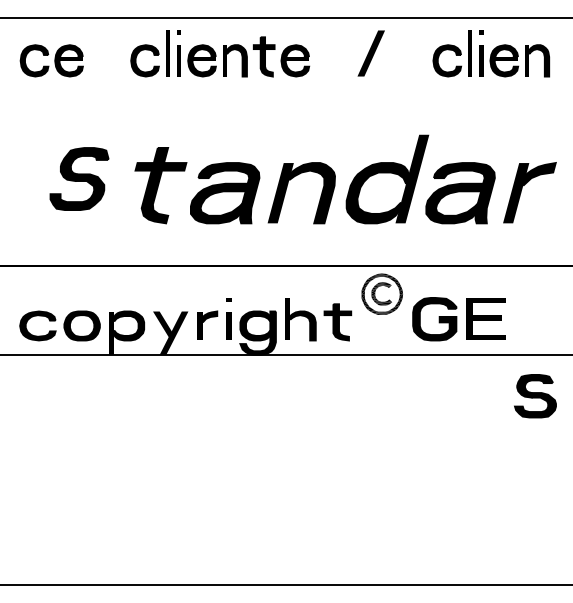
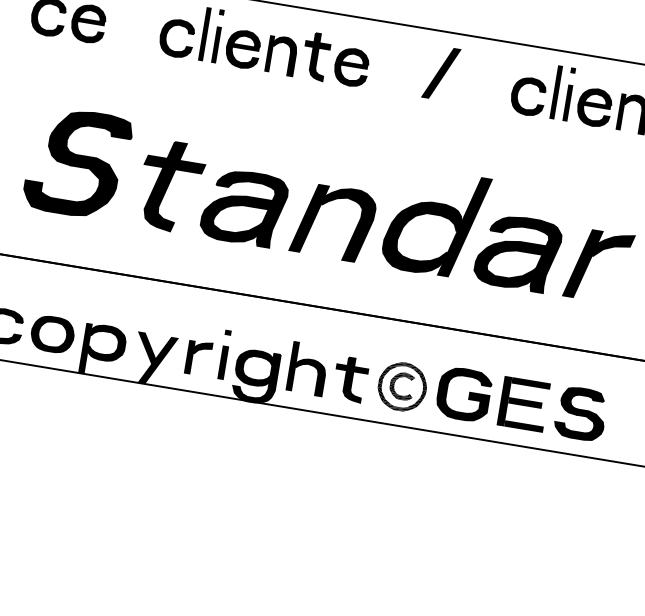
part: (79, 178) -> (78, 162), size x1.43
part: (381, 293) -> (401, 385), moved
part: (535, 396) -> (581, 414), moved

